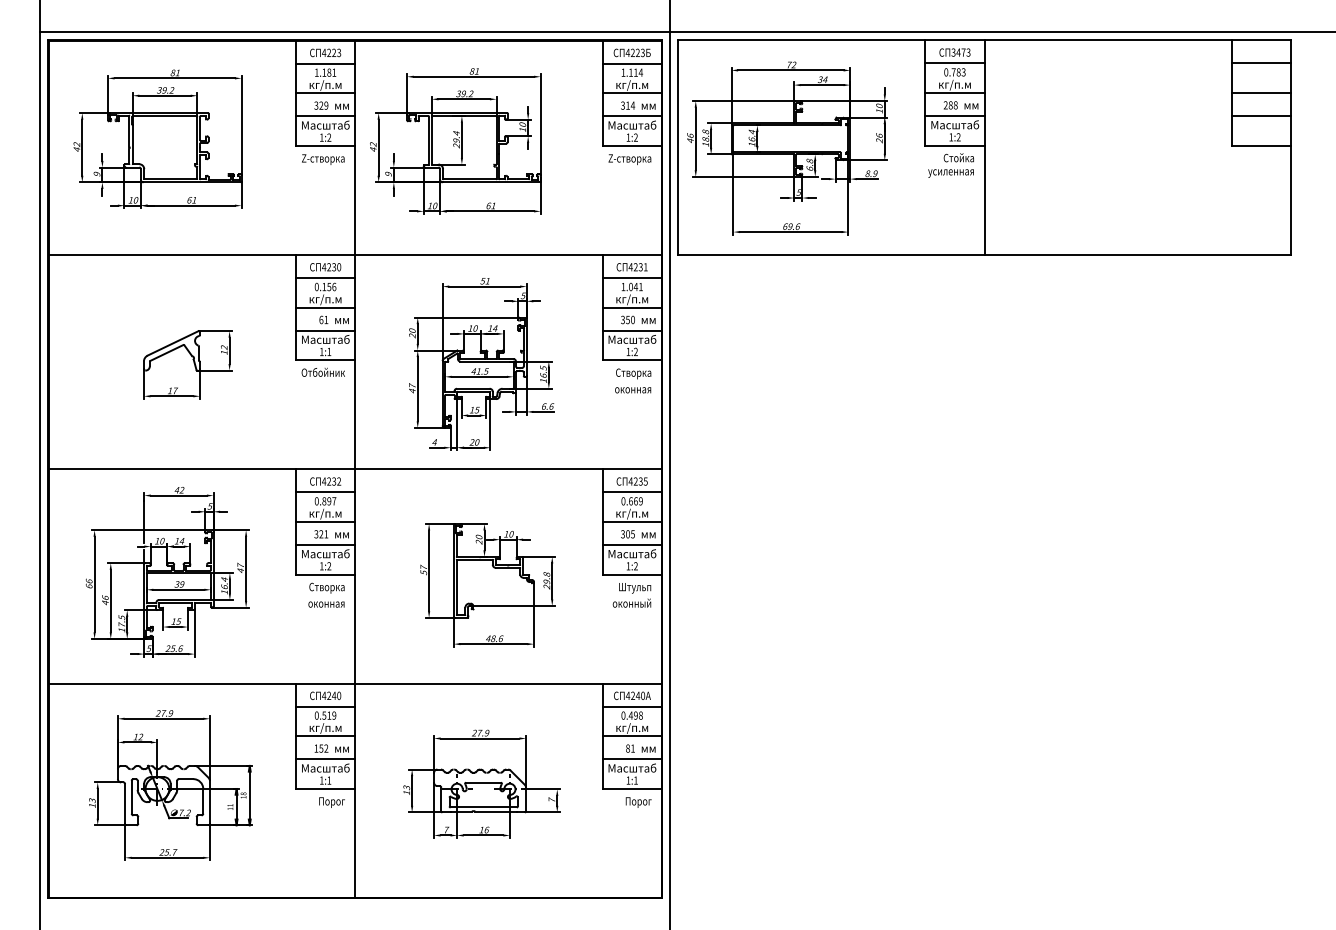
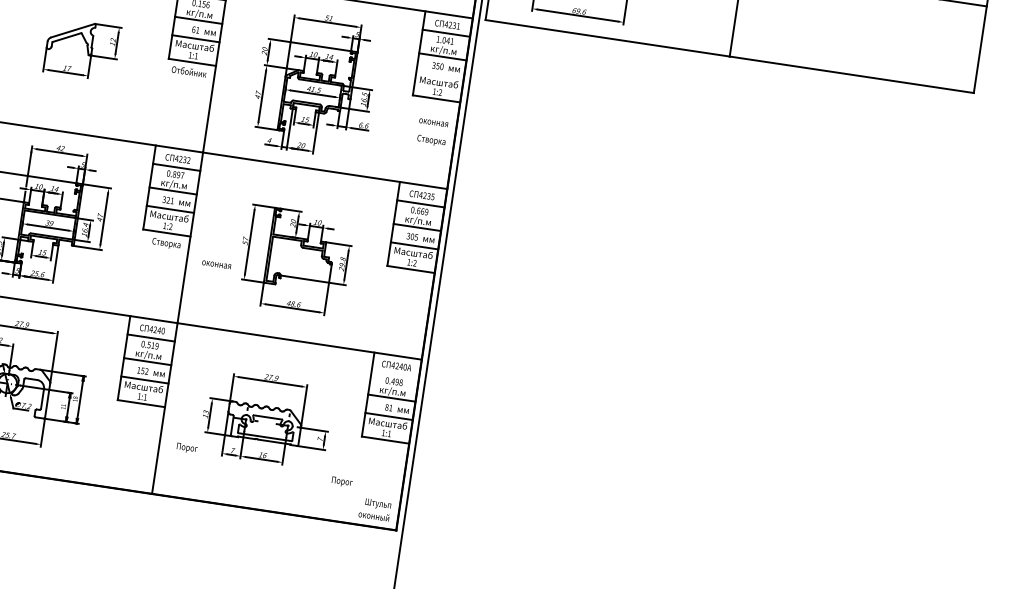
line: (631, 330) -> (439, 74), removed
text: (633, 373) -> (431, 140), moved
text: (631, 595) -> (374, 509), moved
text: (326, 604) -> (216, 264), moved
line: (631, 706) -> (394, 374), removed
text: (331, 802) -> (186, 448), moved
text: (638, 802) -> (342, 482), moved

